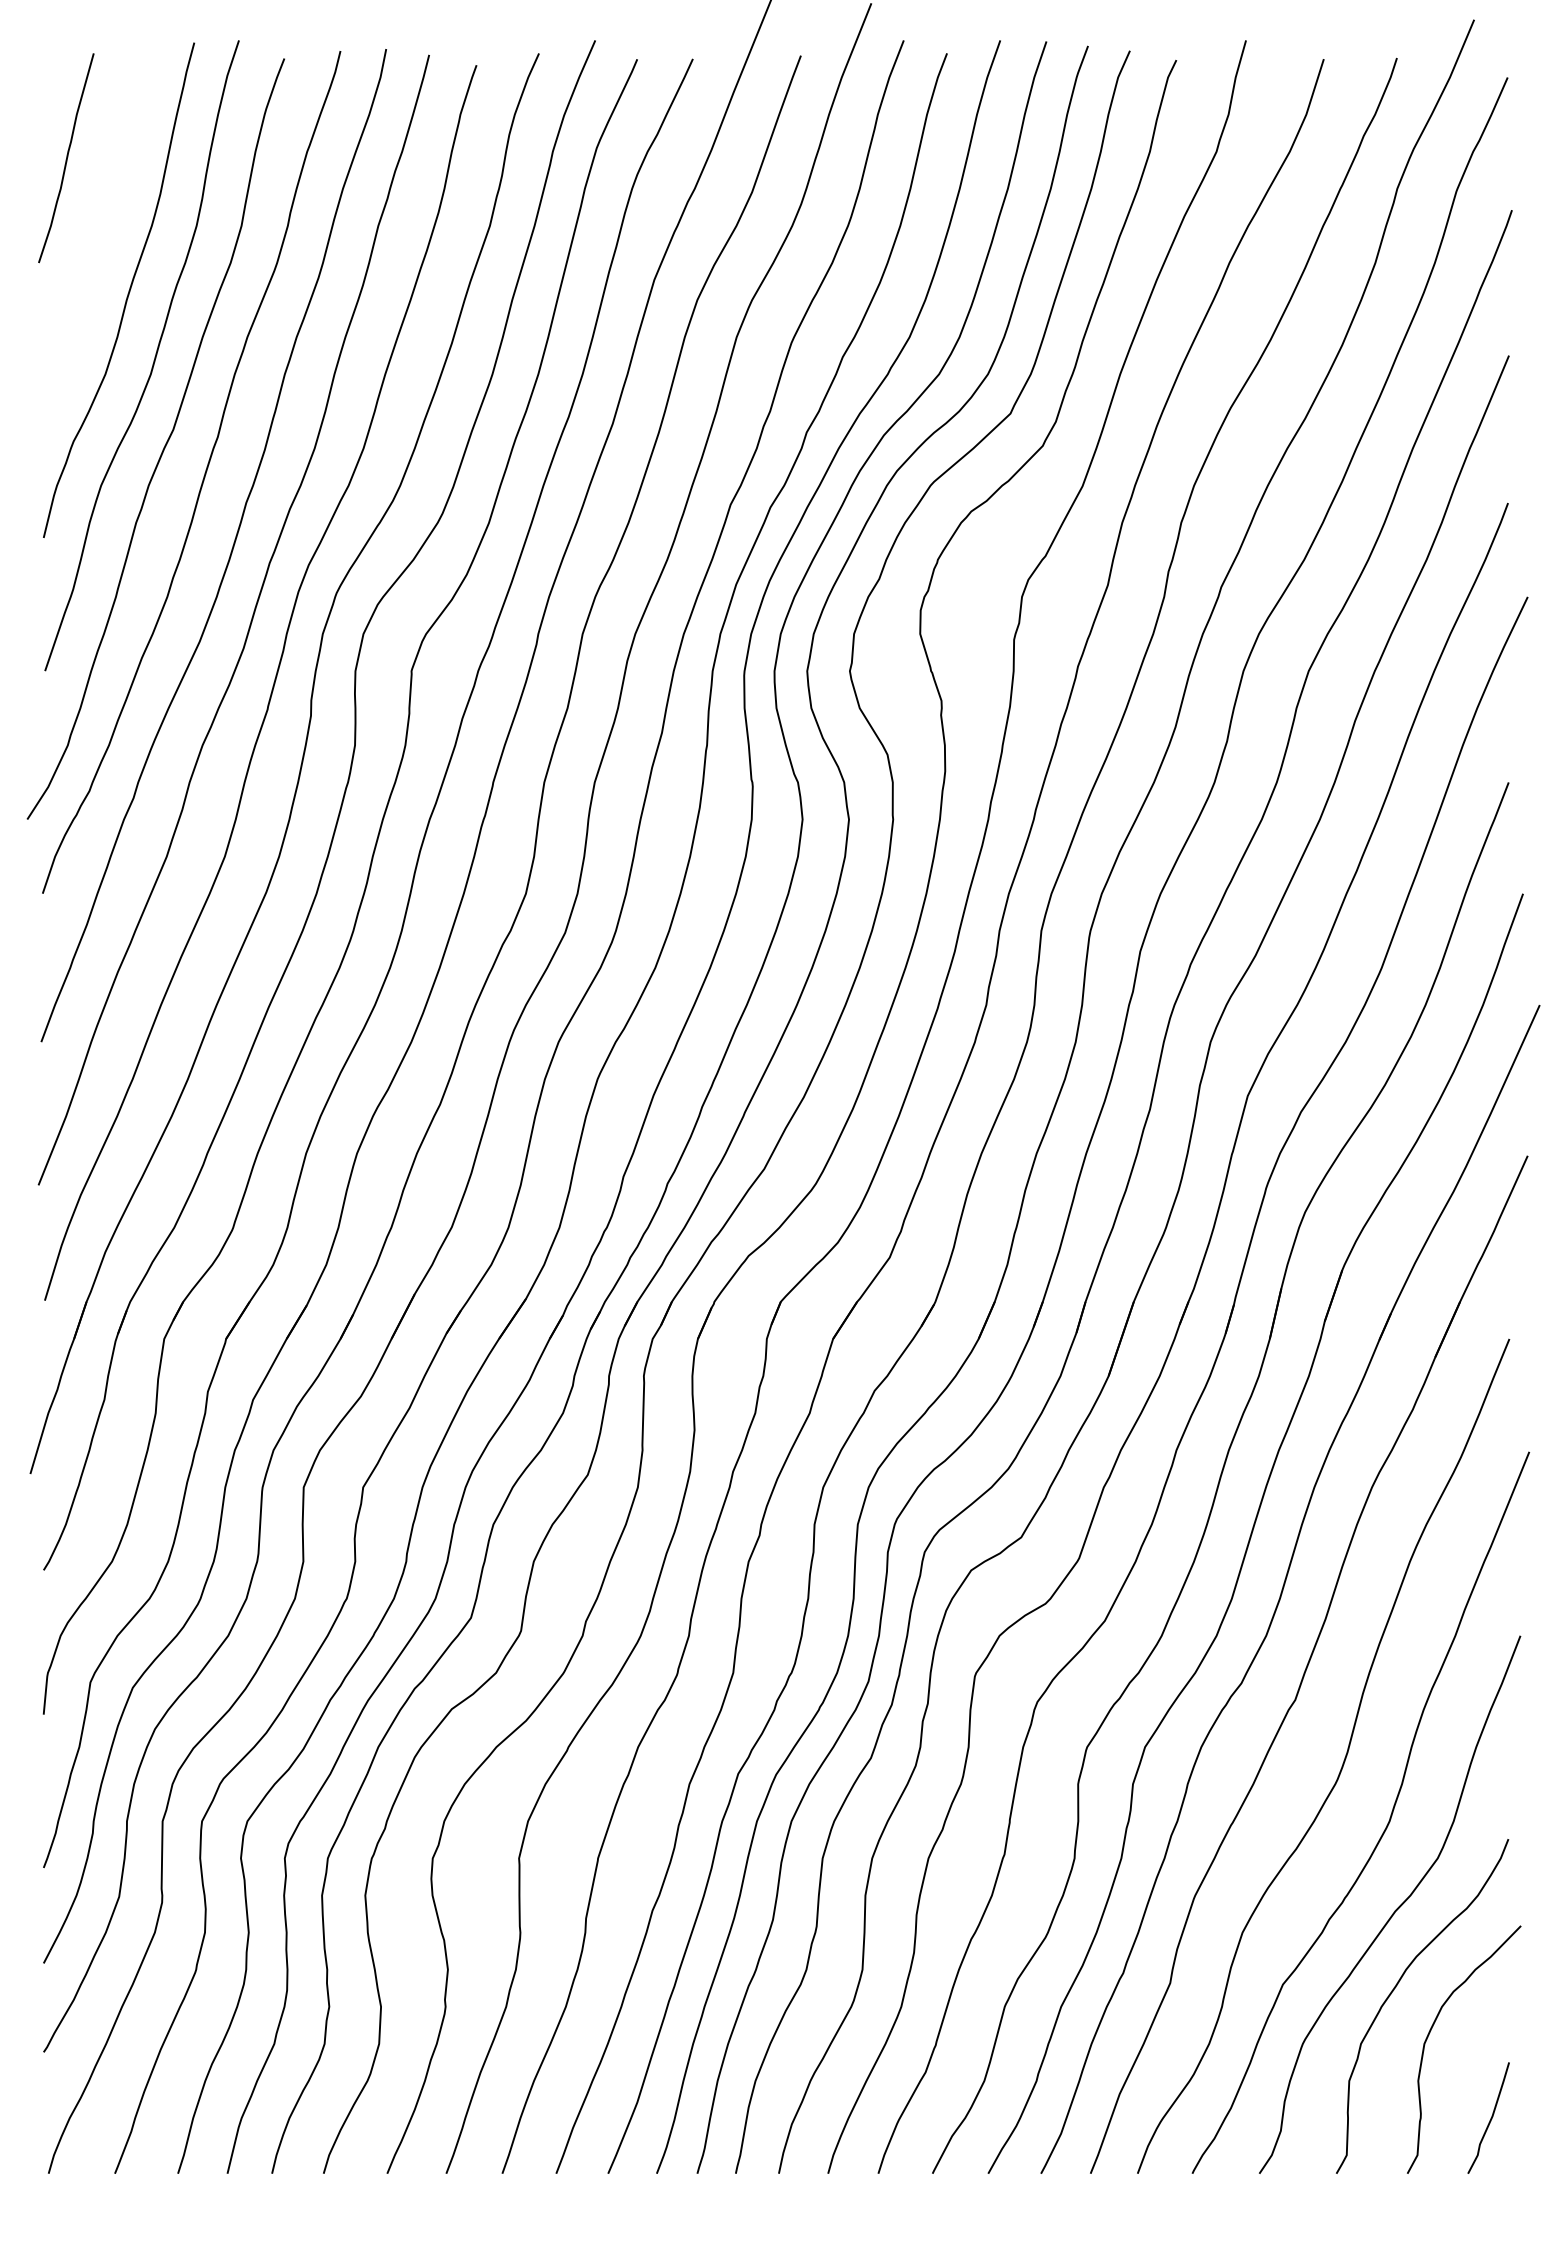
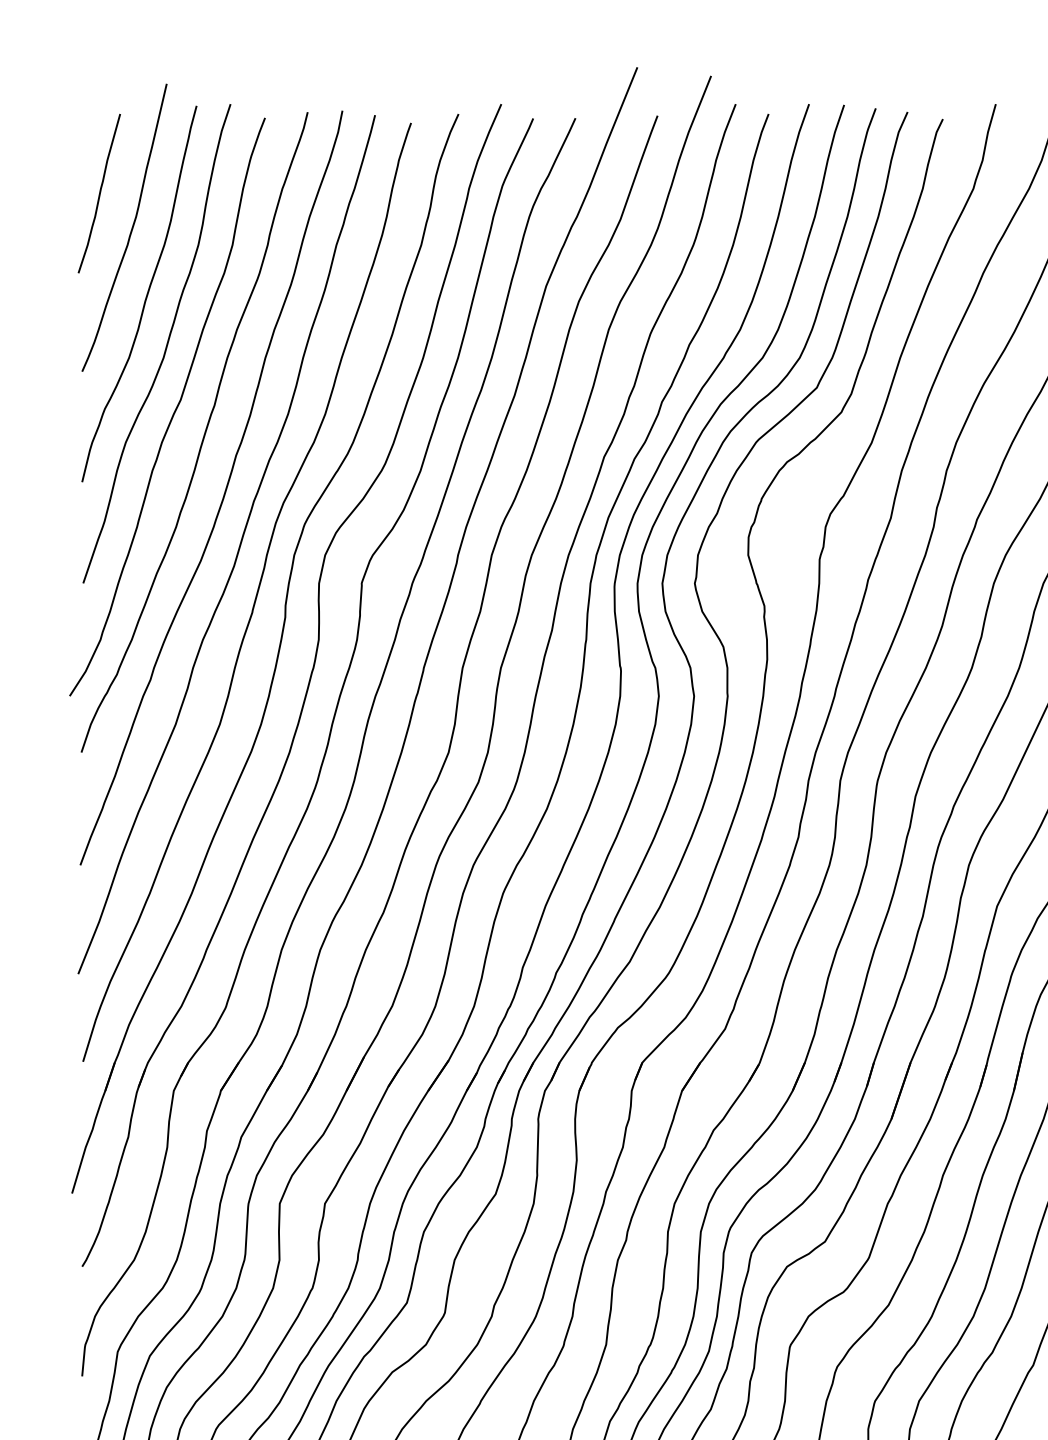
curve: (108, 204) -> (131, 228), added

